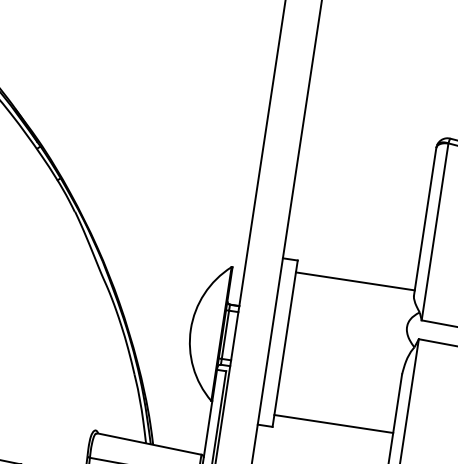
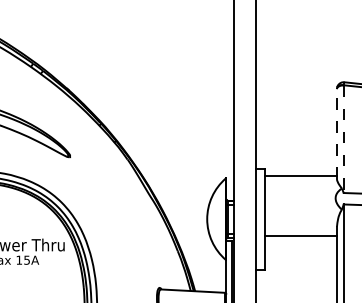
line: (424, 222) -> (336, 134), solid -> dashed
line: (434, 232) -> (343, 139), solid -> dashed
line: (333, 423) -> (300, 235), moved

